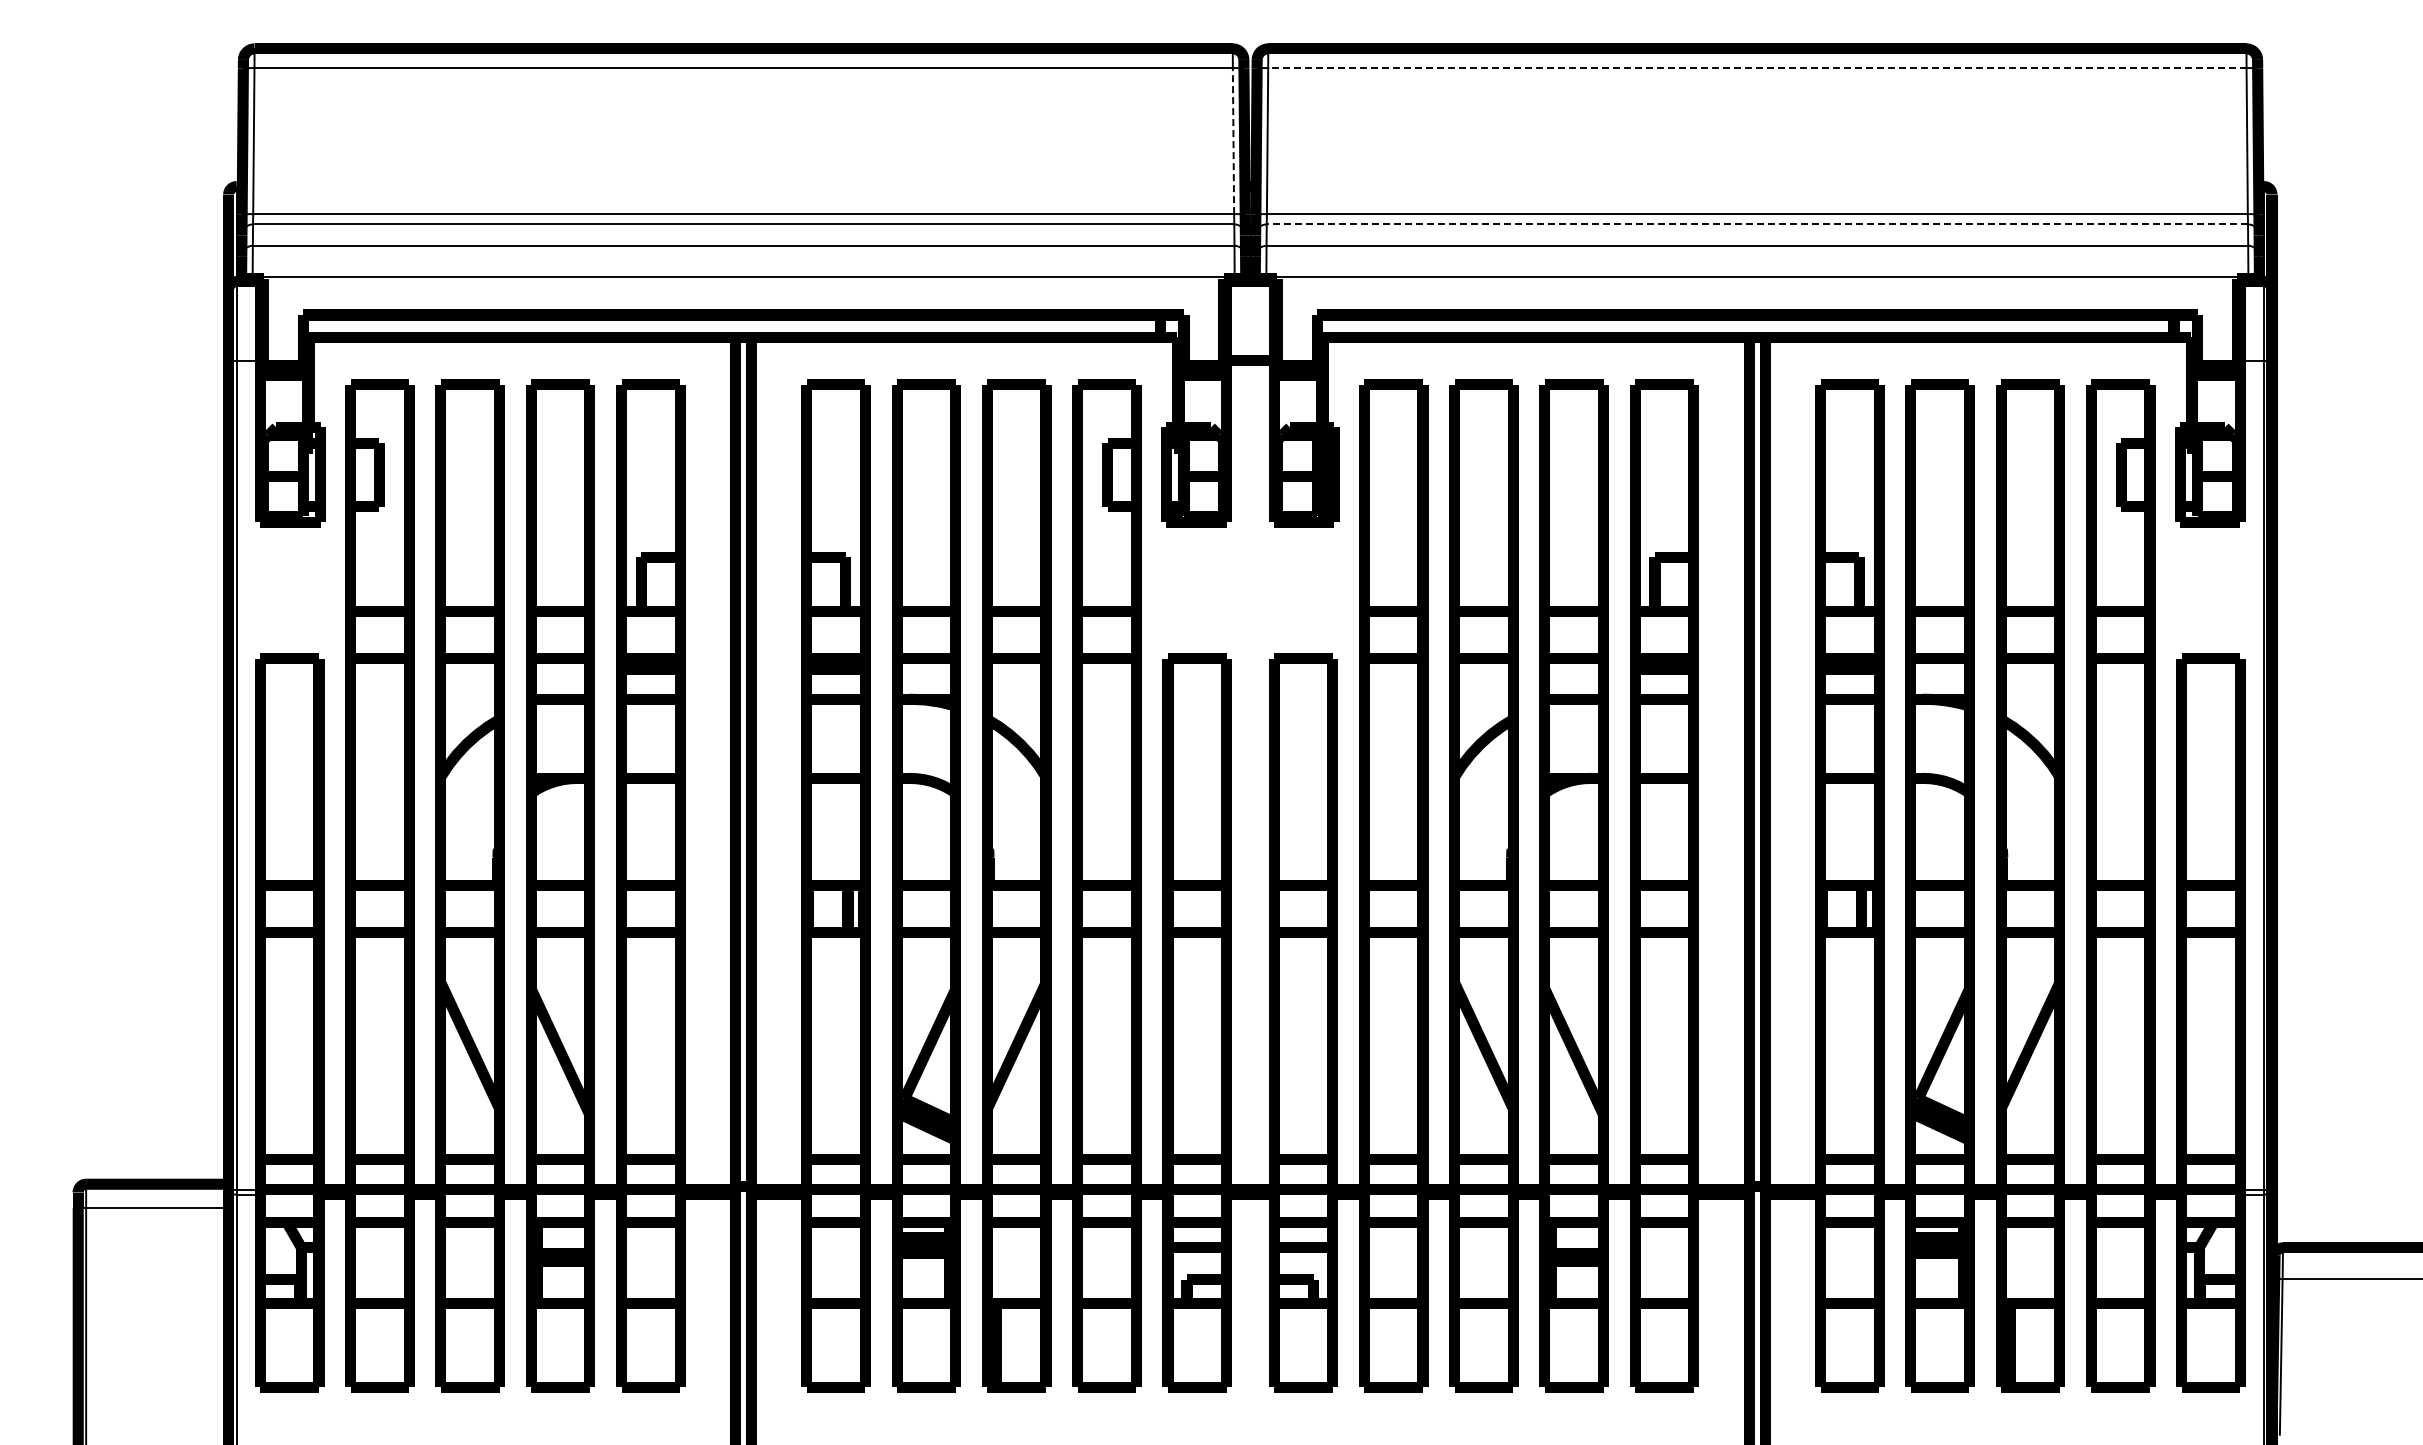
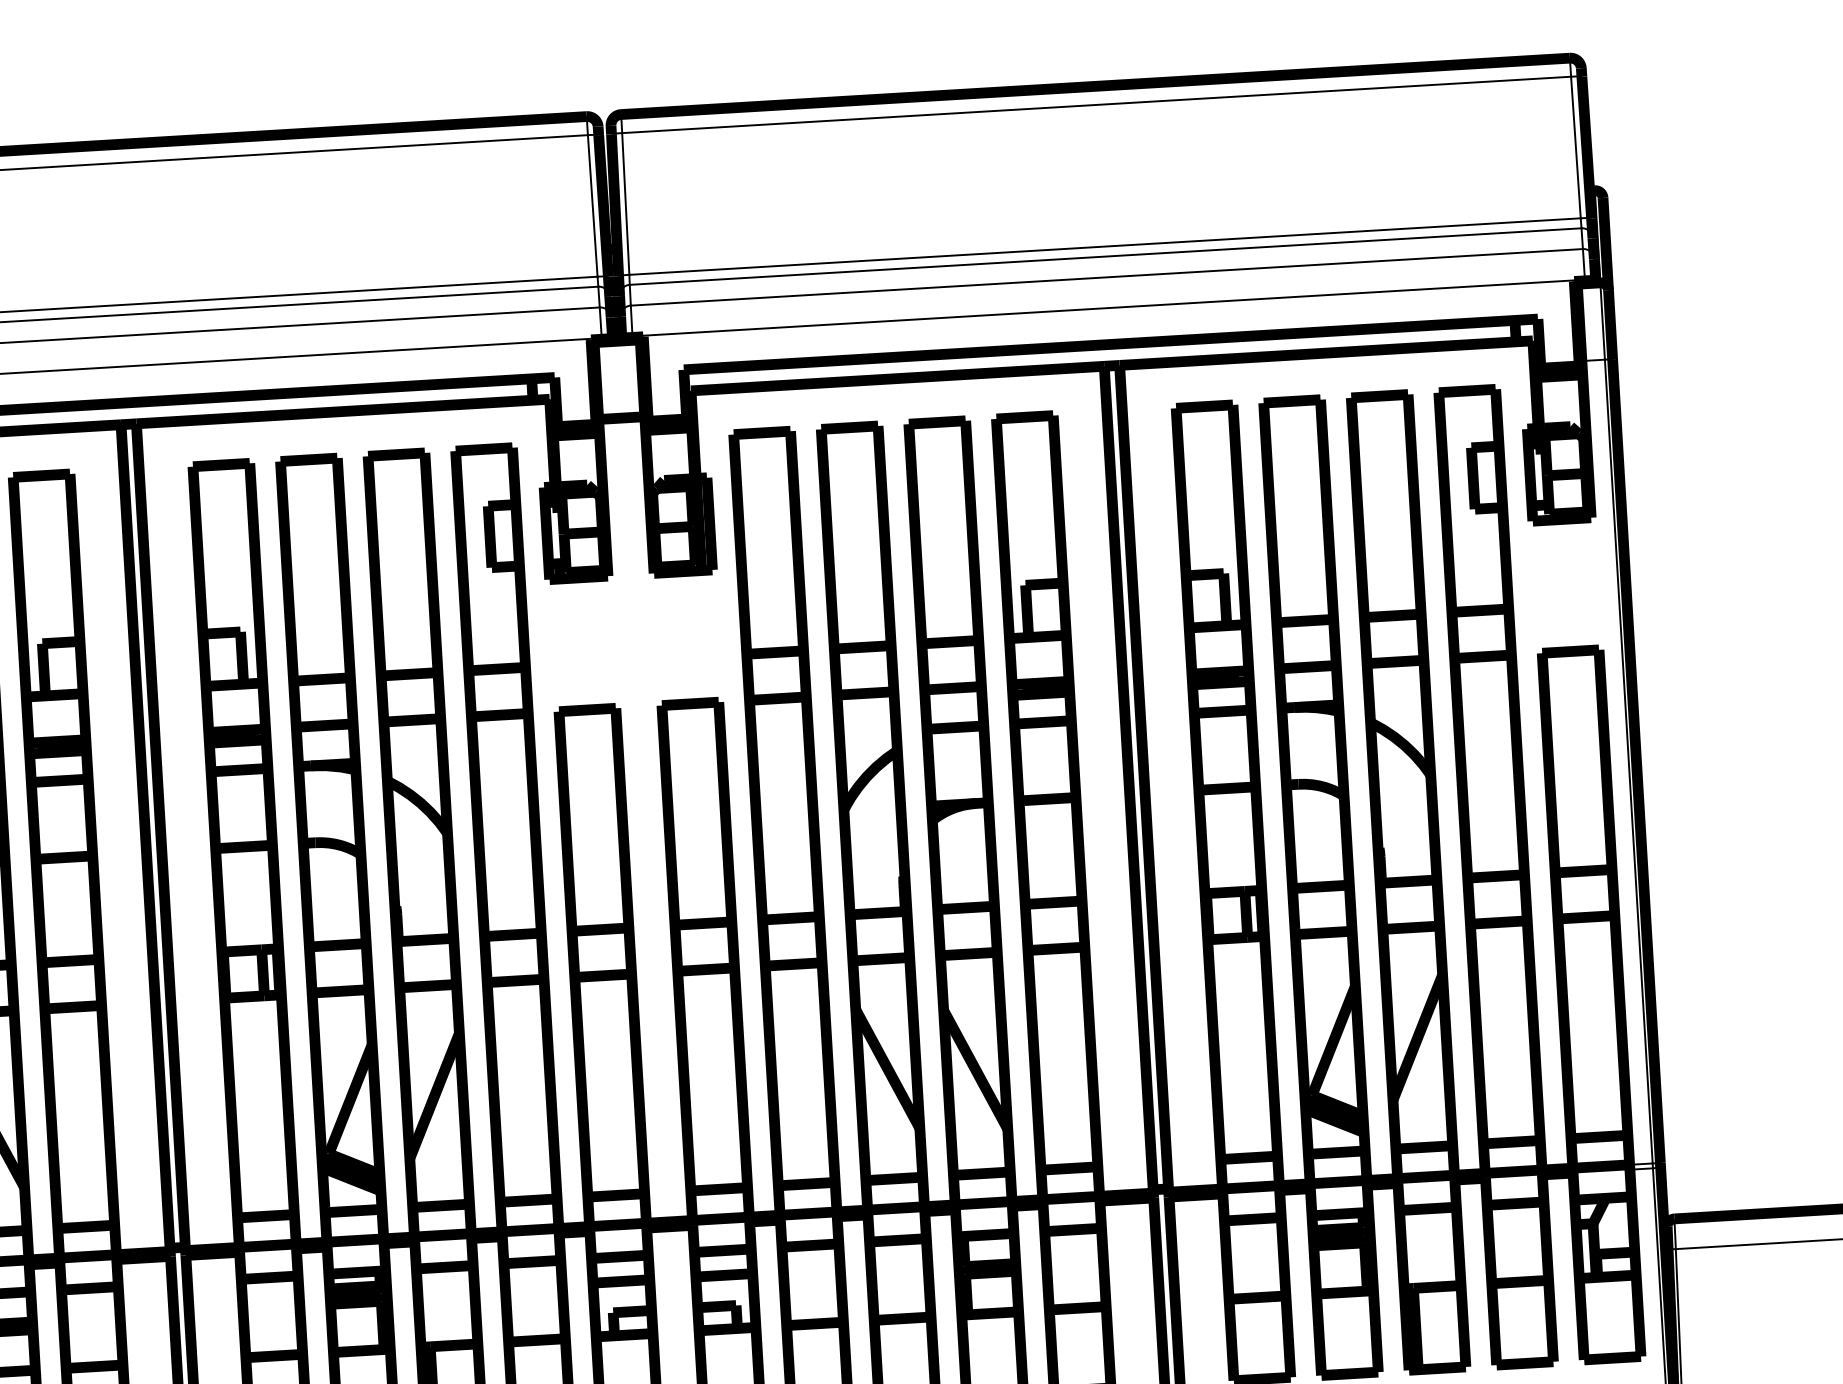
line: (1756, 68) -> (1095, 105), dashed -> solid
line: (1233, 140) -> (592, 205), dashed -> solid
line: (1757, 224) -> (1105, 256), dashed -> solid

